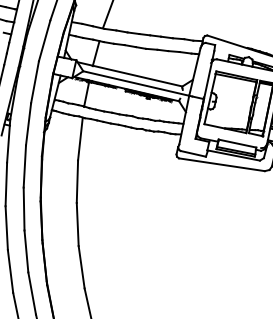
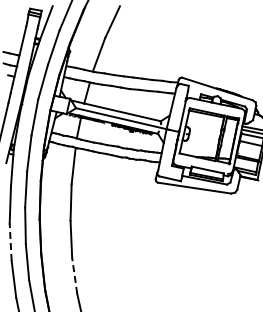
line: (6, 228) -> (10, 242), solid -> dashed
line: (81, 267) -> (74, 275), solid -> dashed

